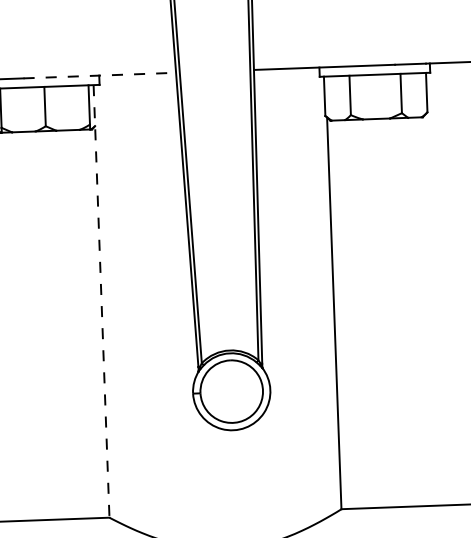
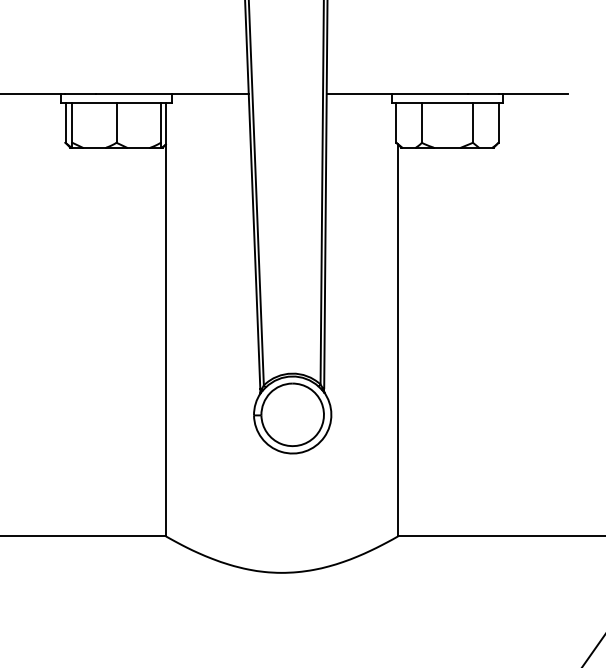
line: (99, 75) -> (172, 94), dashed -> solid
line: (101, 302) -> (165, 320), dashed -> solid

